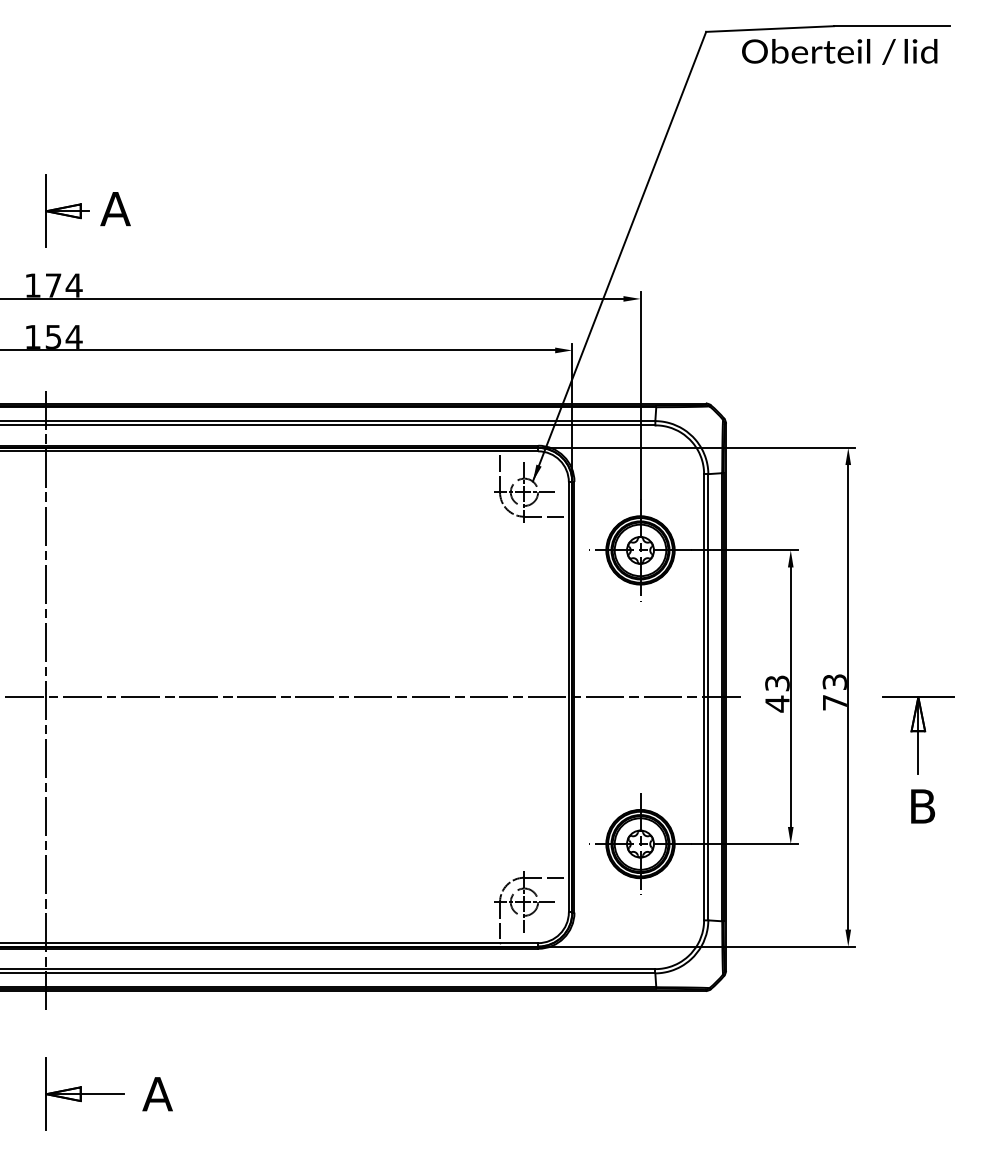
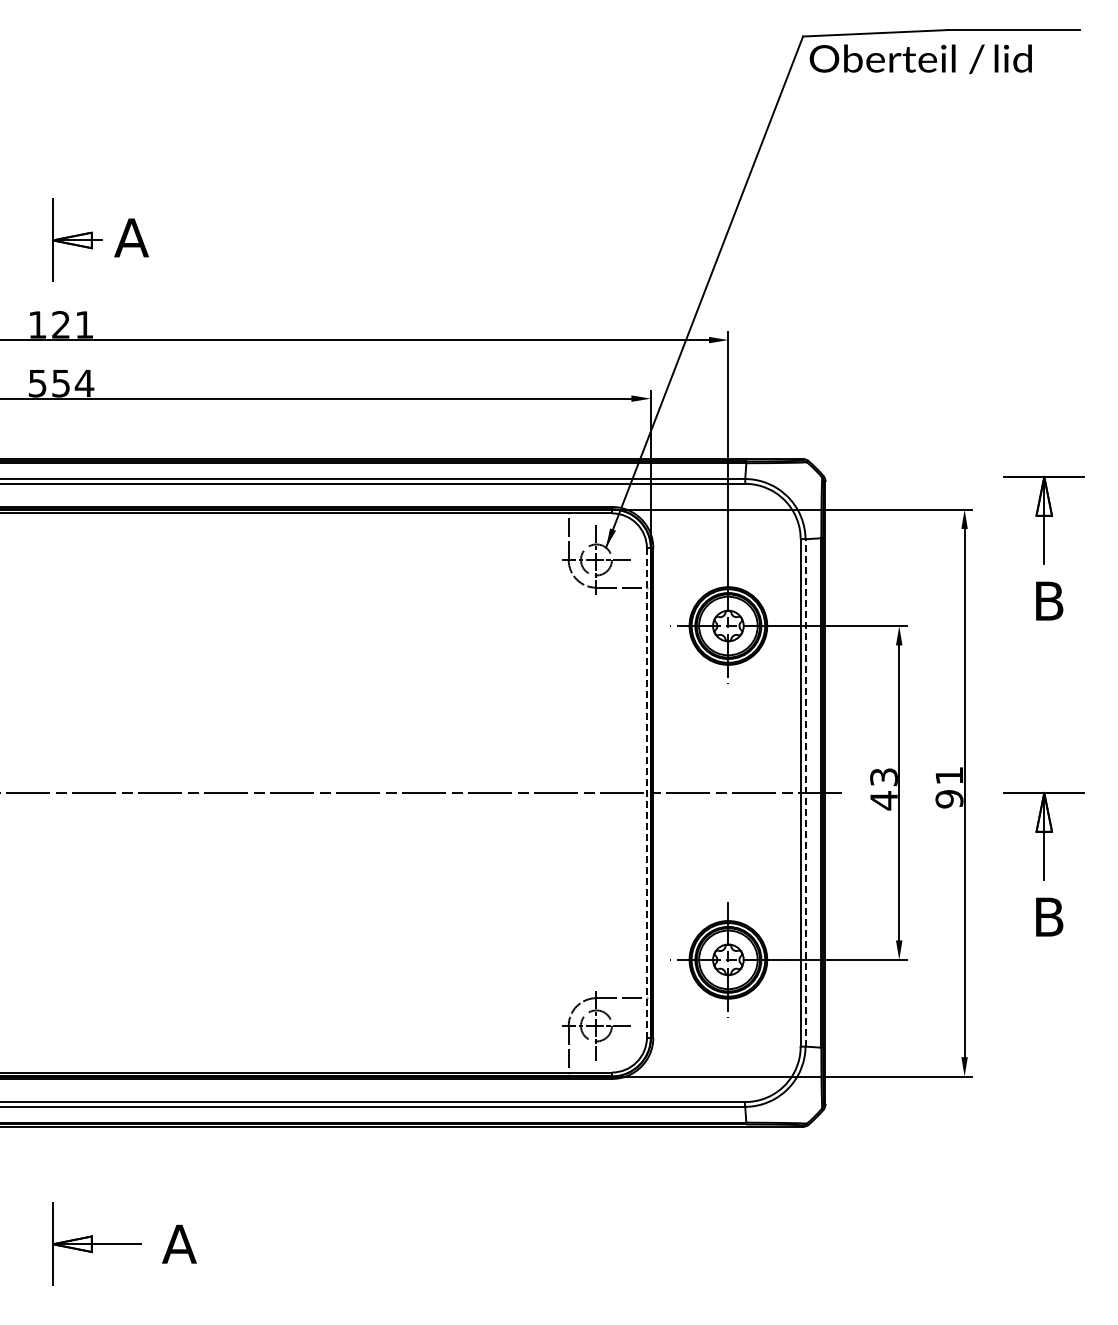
text: (839, 52) -> (920, 59), moved
text: (64, 285) -> (73, 324), 174 -> 121
text: (32, 337) -> (37, 383), 154 -> 554
part: (917, 481) -> (1043, 547), added
text: (834, 692) -> (949, 787), 73 -> 91
line: (568, 696) -> (646, 792), solid -> dashed
line: (708, 696) -> (805, 792), solid -> dashed
line: (45, 701) -> (52, 797), removed

